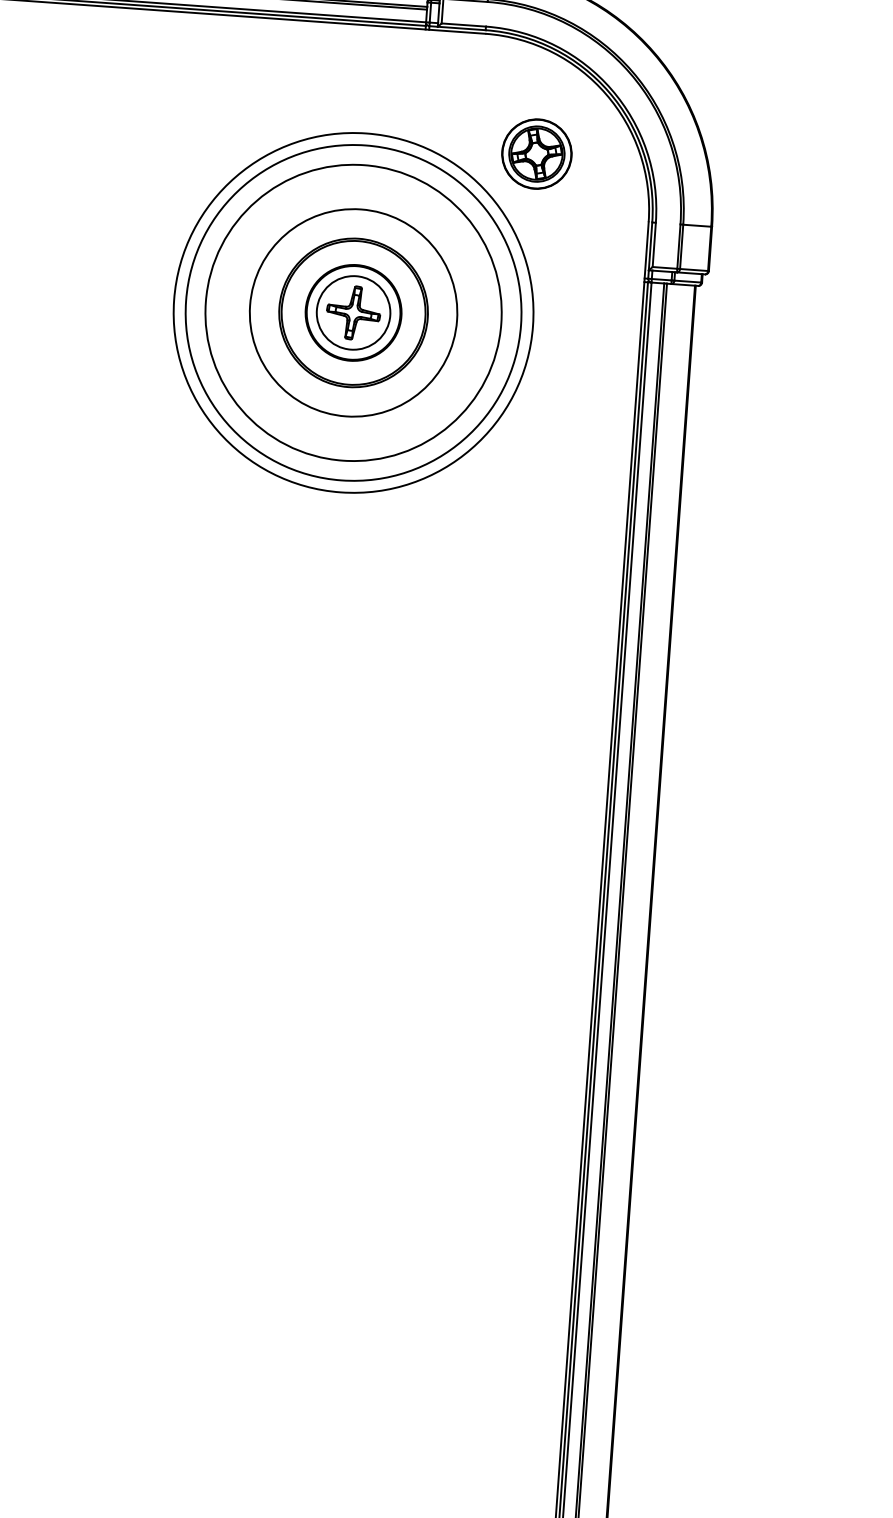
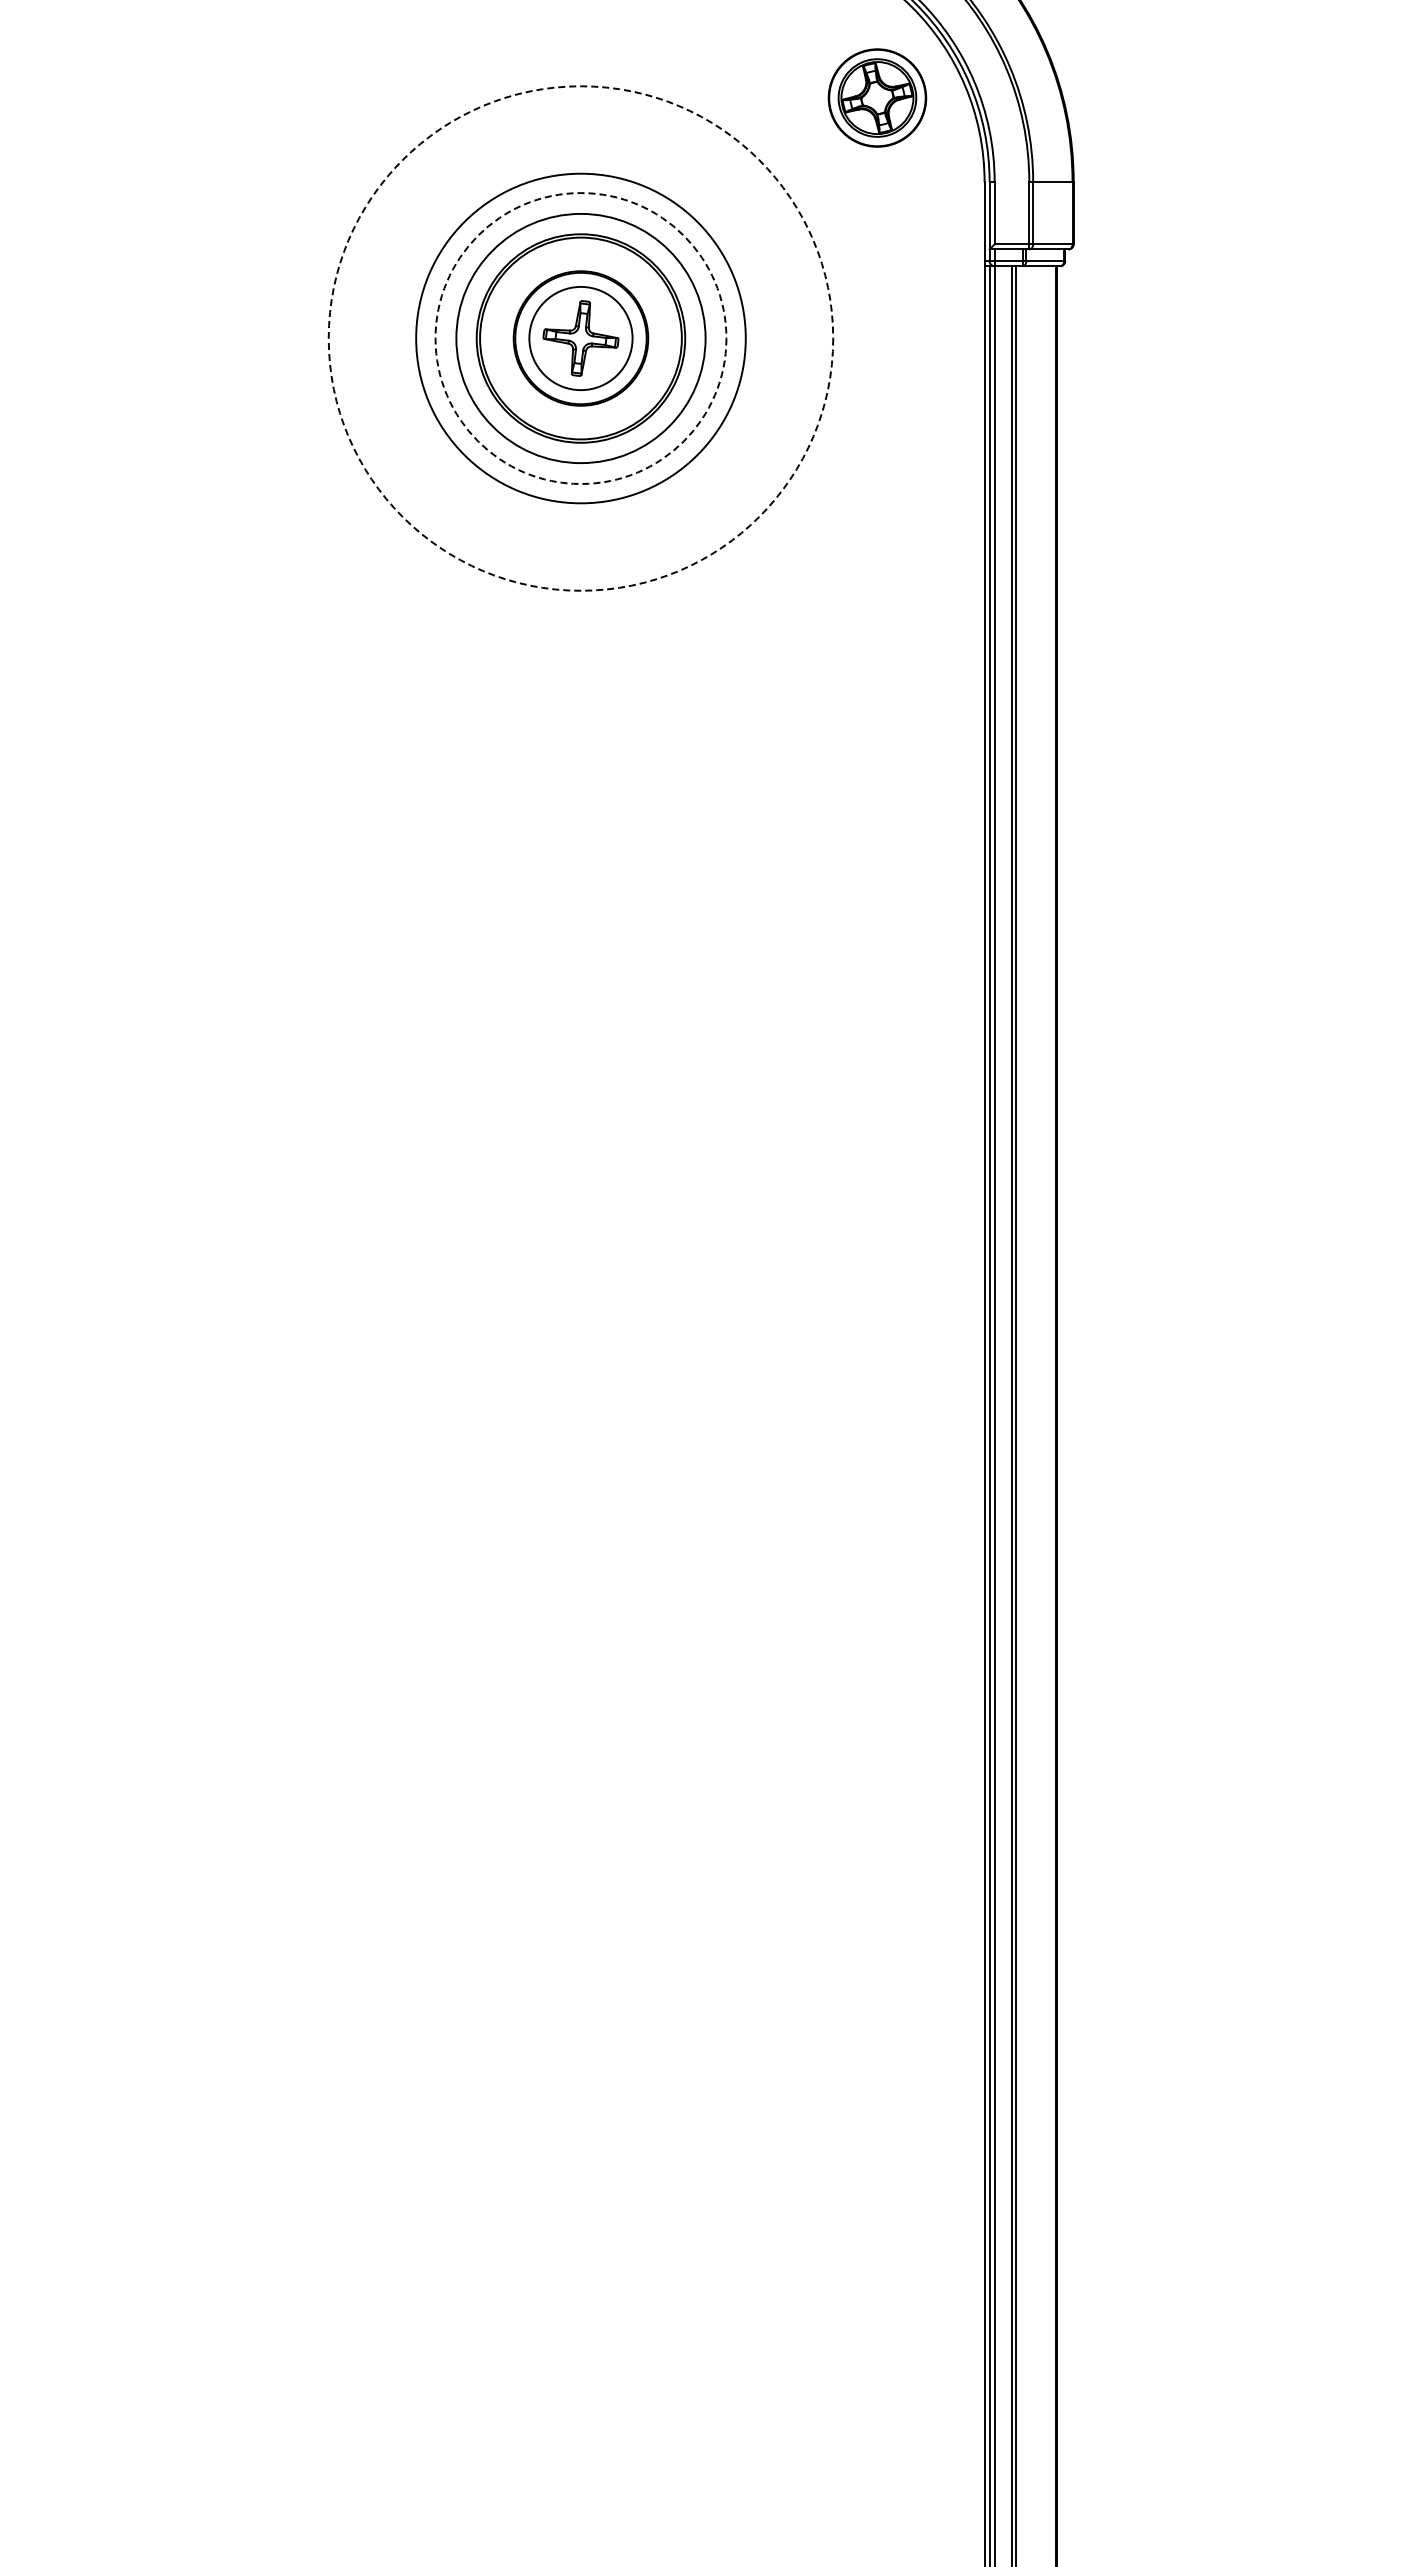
part: (536, 153) -> (877, 97), moved
circle: (353, 312) -> (580, 338), size x0.6
circle: (353, 312) -> (580, 338), size x0.7
circle: (353, 312) -> (580, 338), solid -> dashed
circle: (353, 312) -> (580, 338), solid -> dashed

